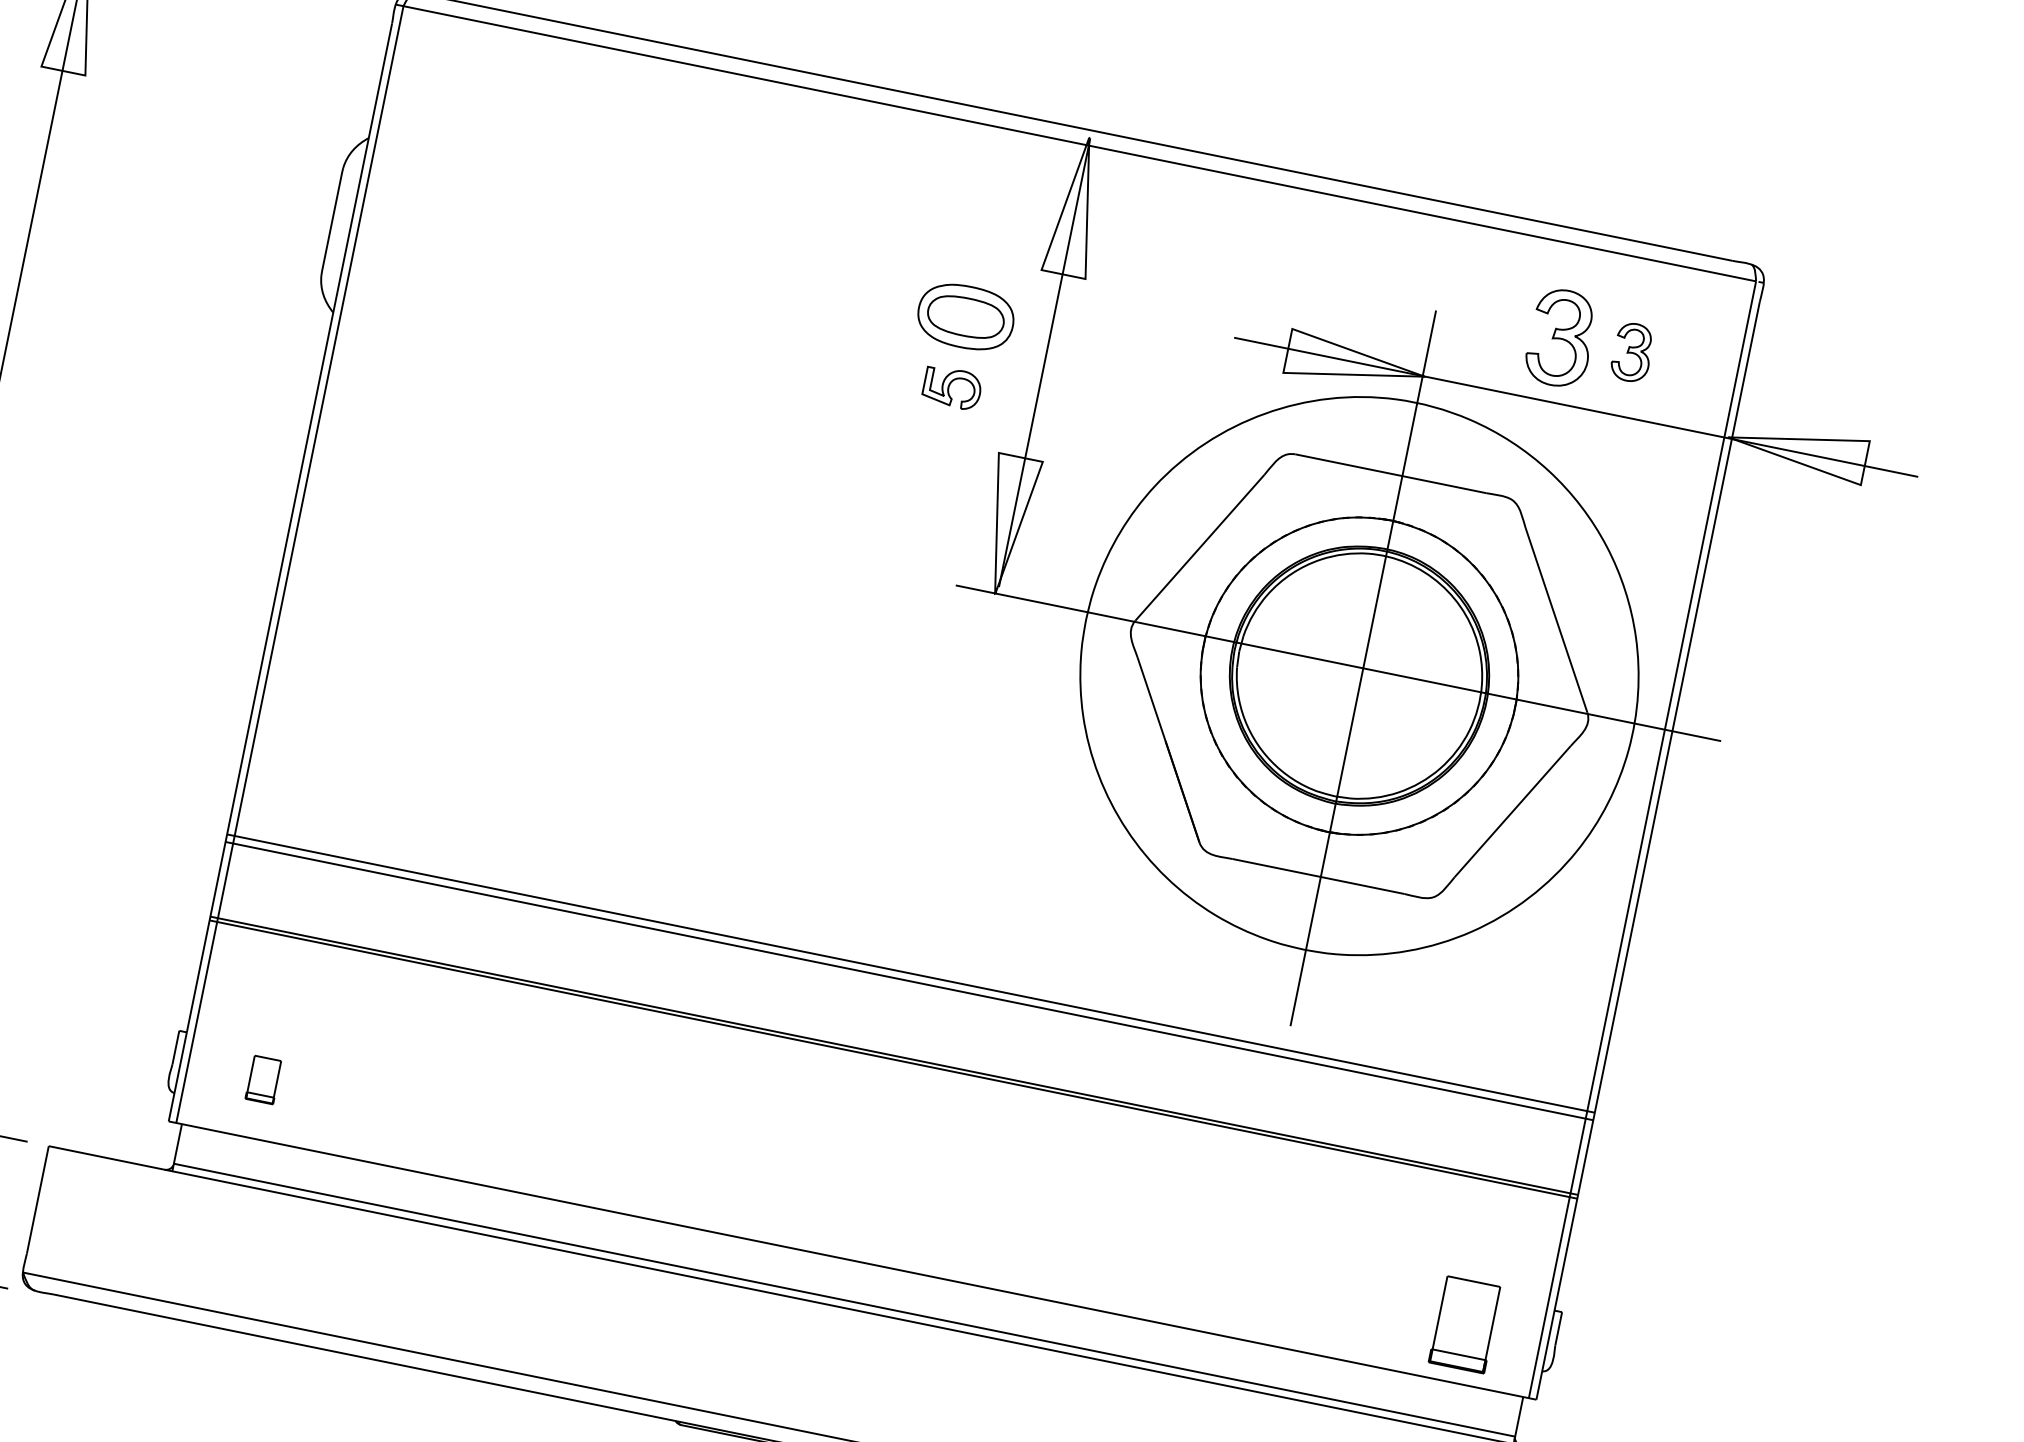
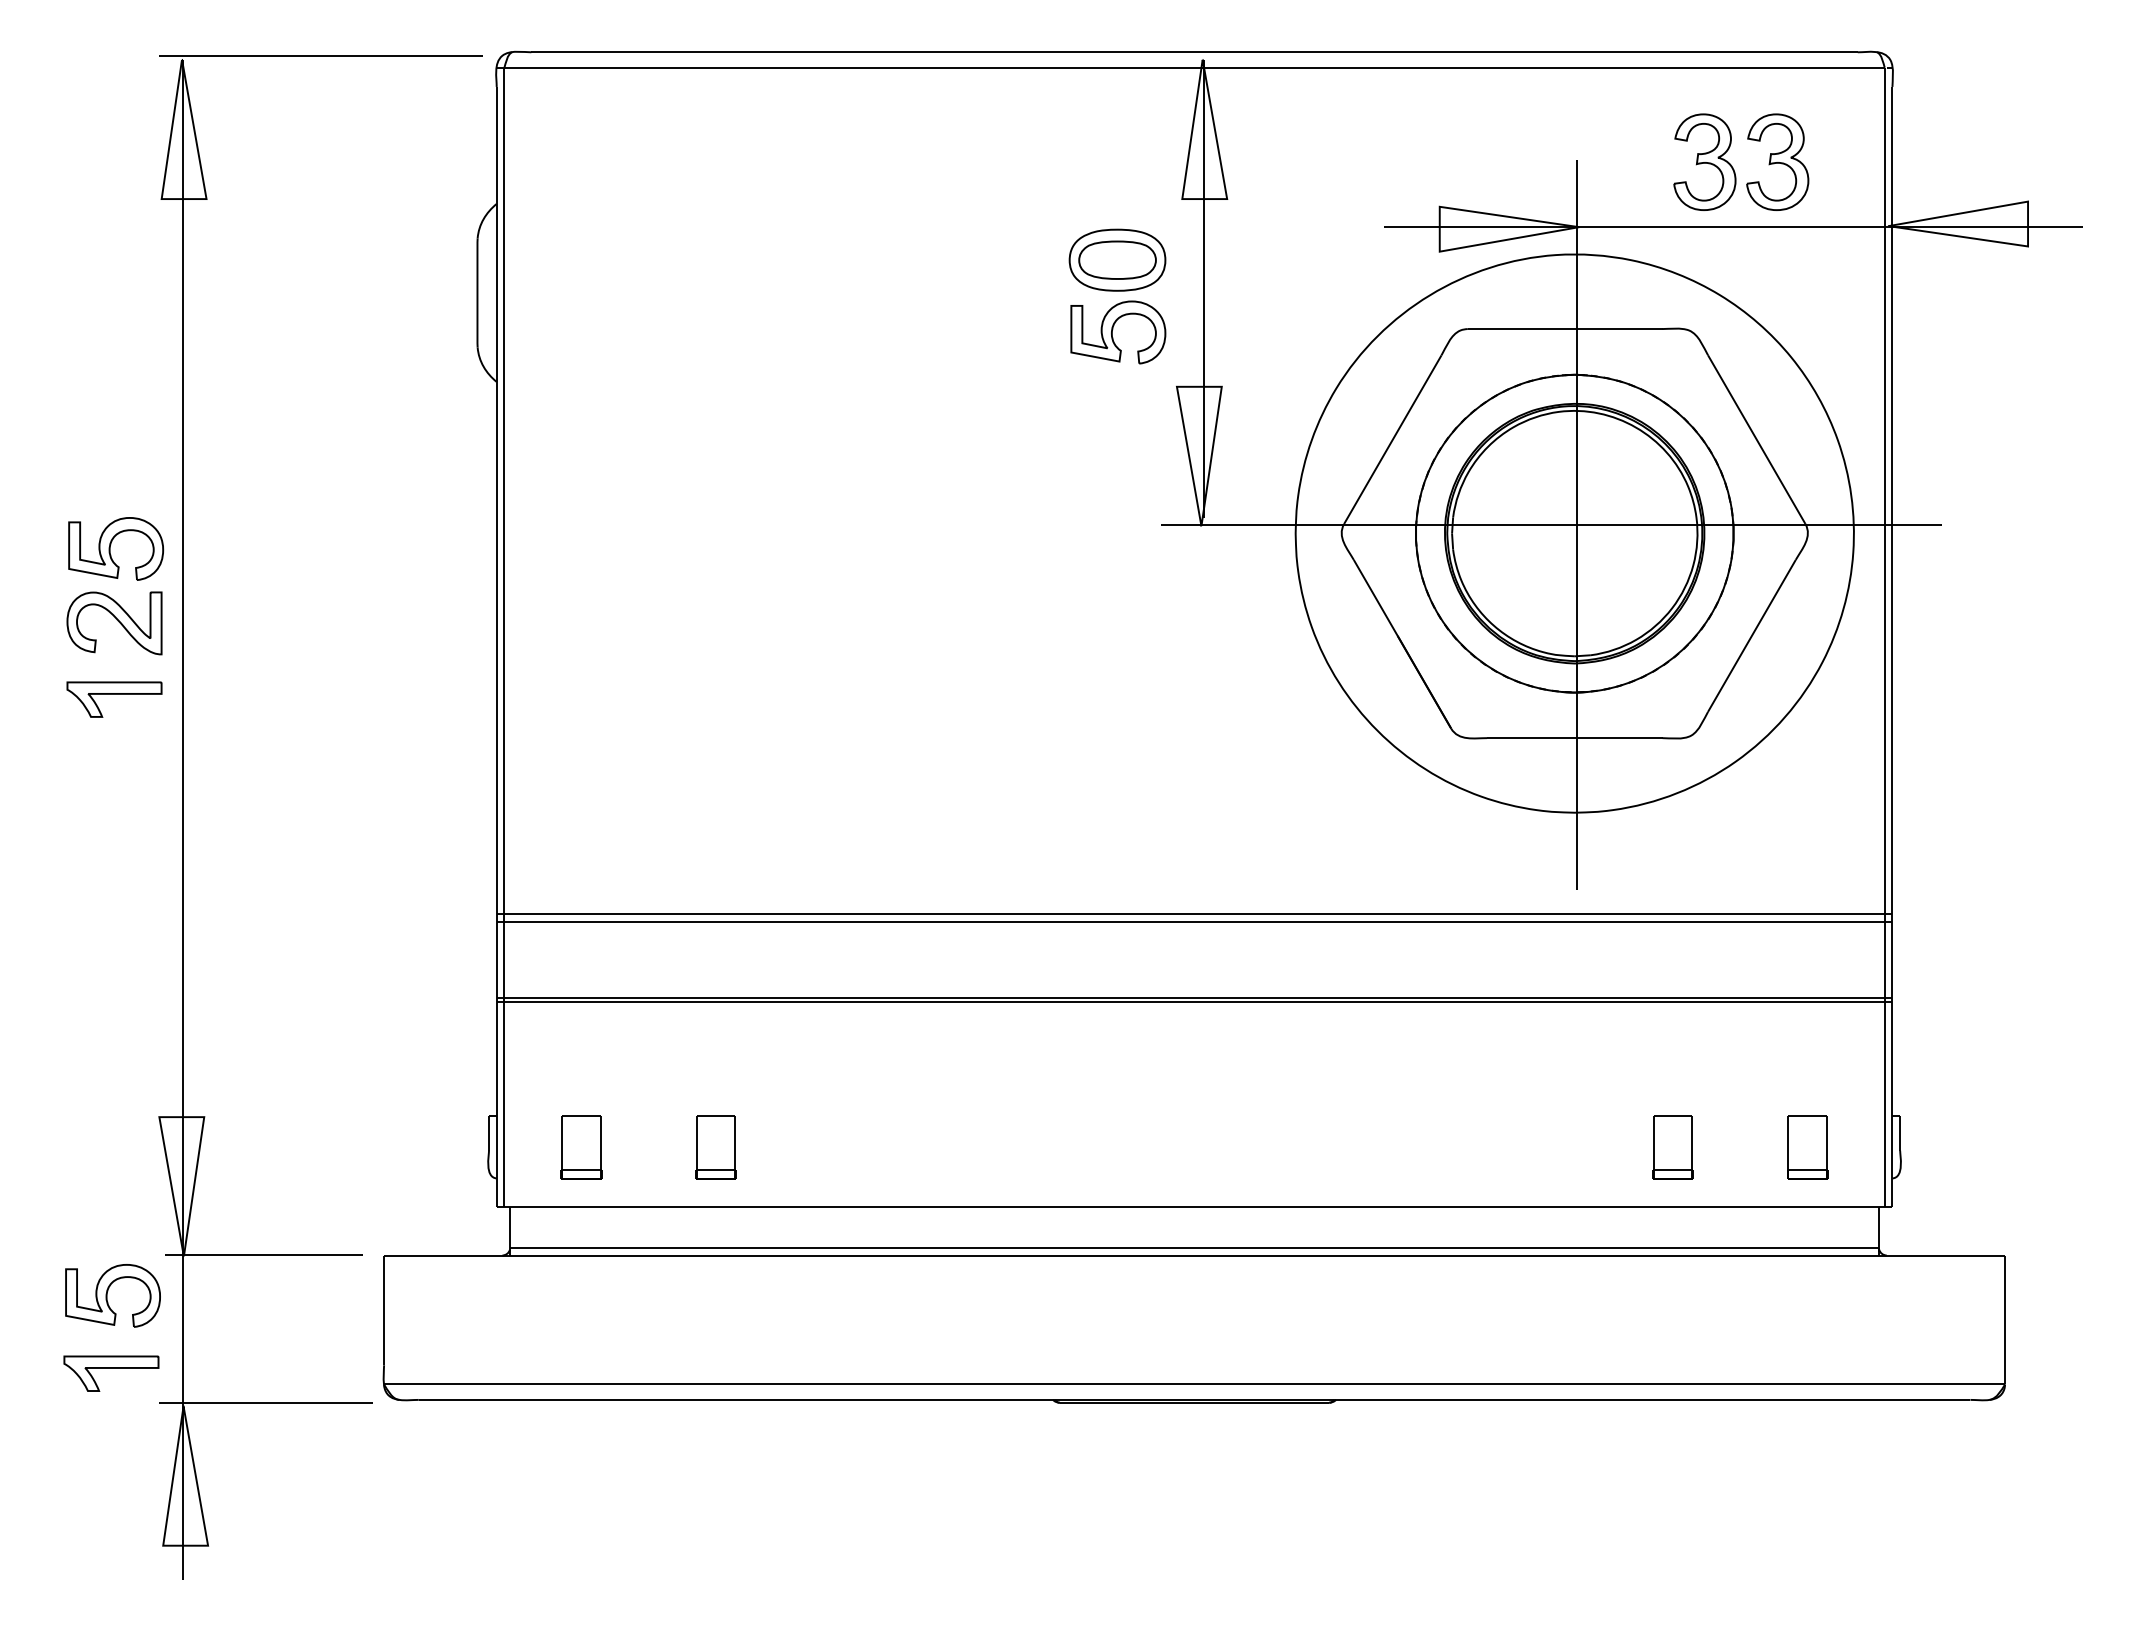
part: (1632, 351) -> (1777, 161), size x1.67
part: (952, 388) -> (1118, 332), size x1.67
part: (263, 1079) -> (581, 1147), size x1.43
part: (395, 1106) -> (715, 1147), added
part: (1332, 1297) -> (1672, 1147), added
part: (1465, 1324) -> (1807, 1147), size x0.71

